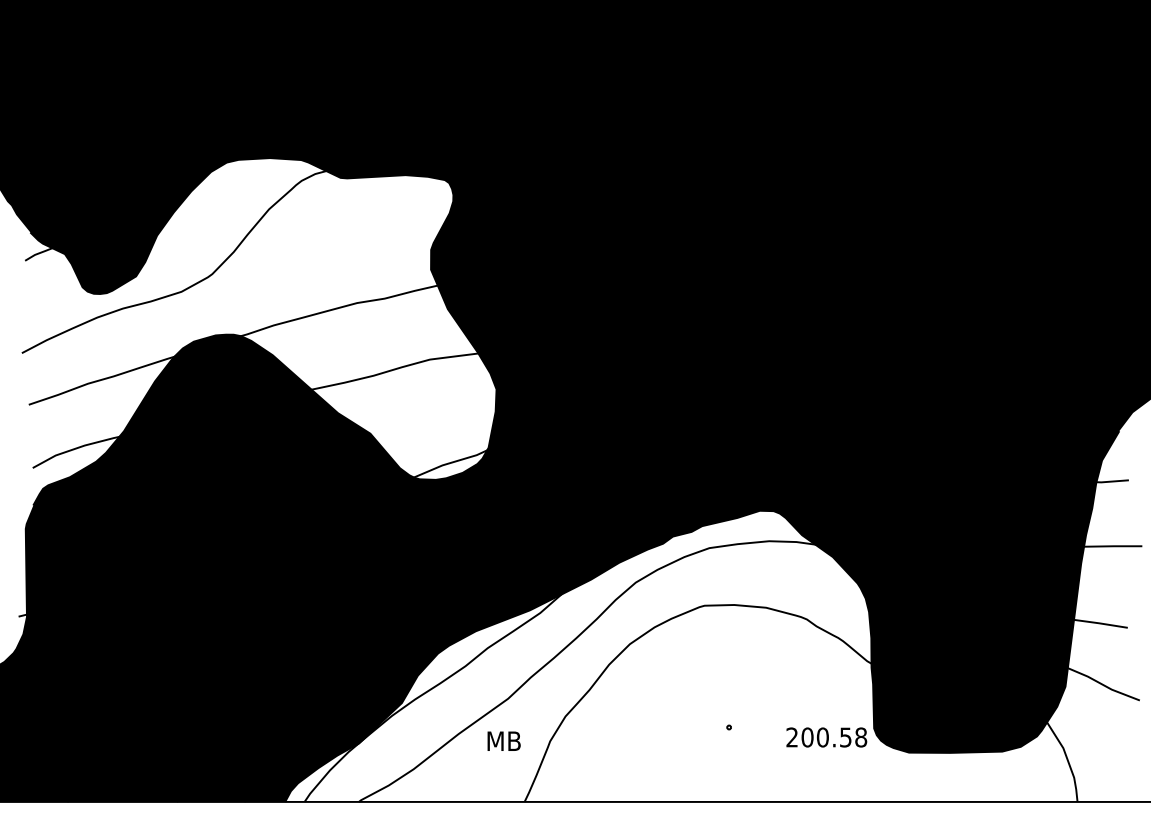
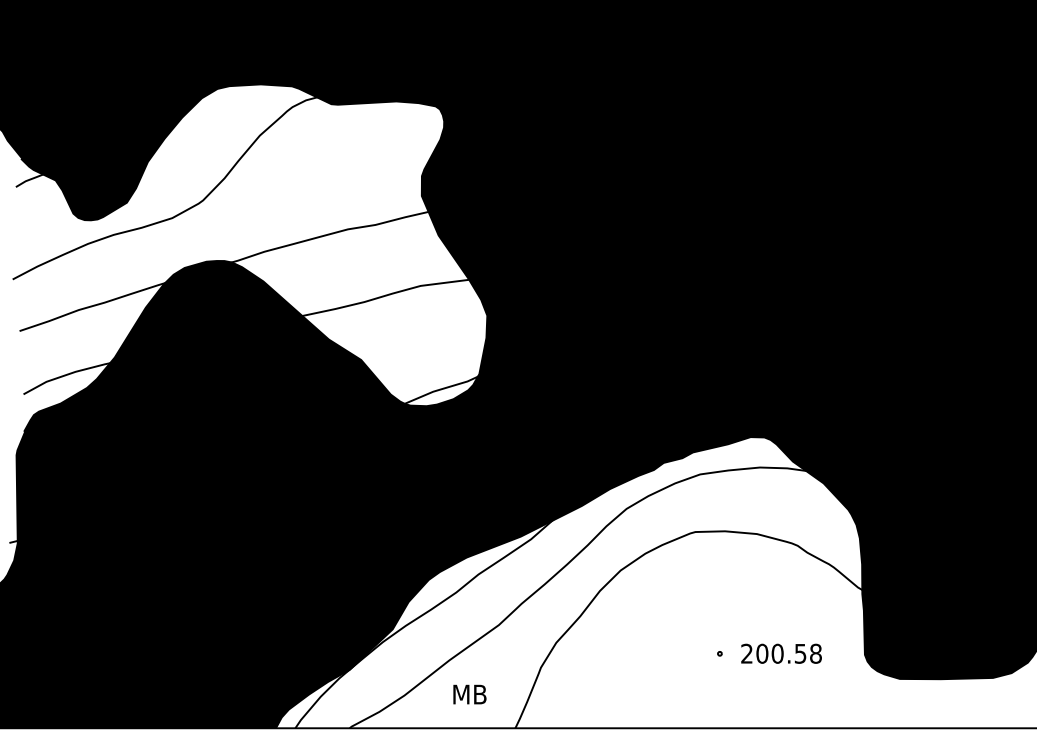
text: (826, 737) -> (781, 653), moved
text: (503, 740) -> (469, 693), moved

